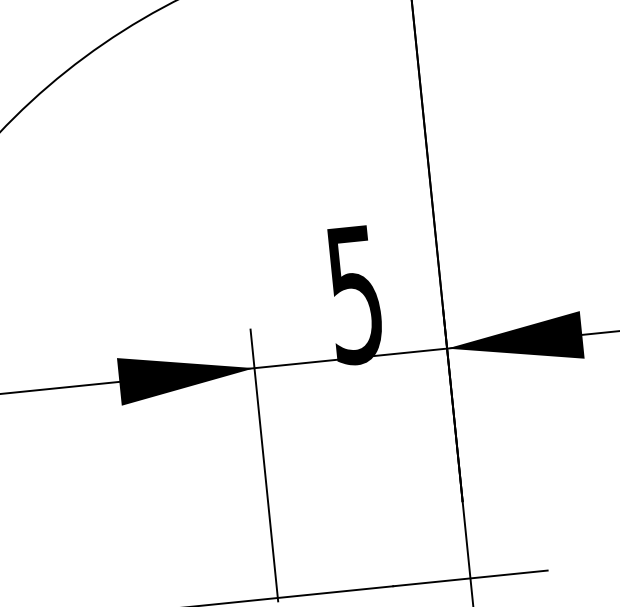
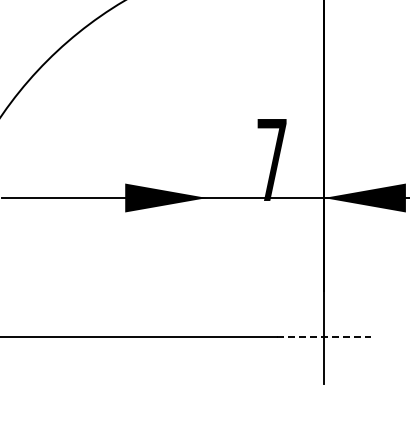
text: (354, 295) -> (271, 160), 5 -> 7
line: (264, 464) -> (207, 256), removed
line: (469, 578) -> (323, 337), solid -> dashed

